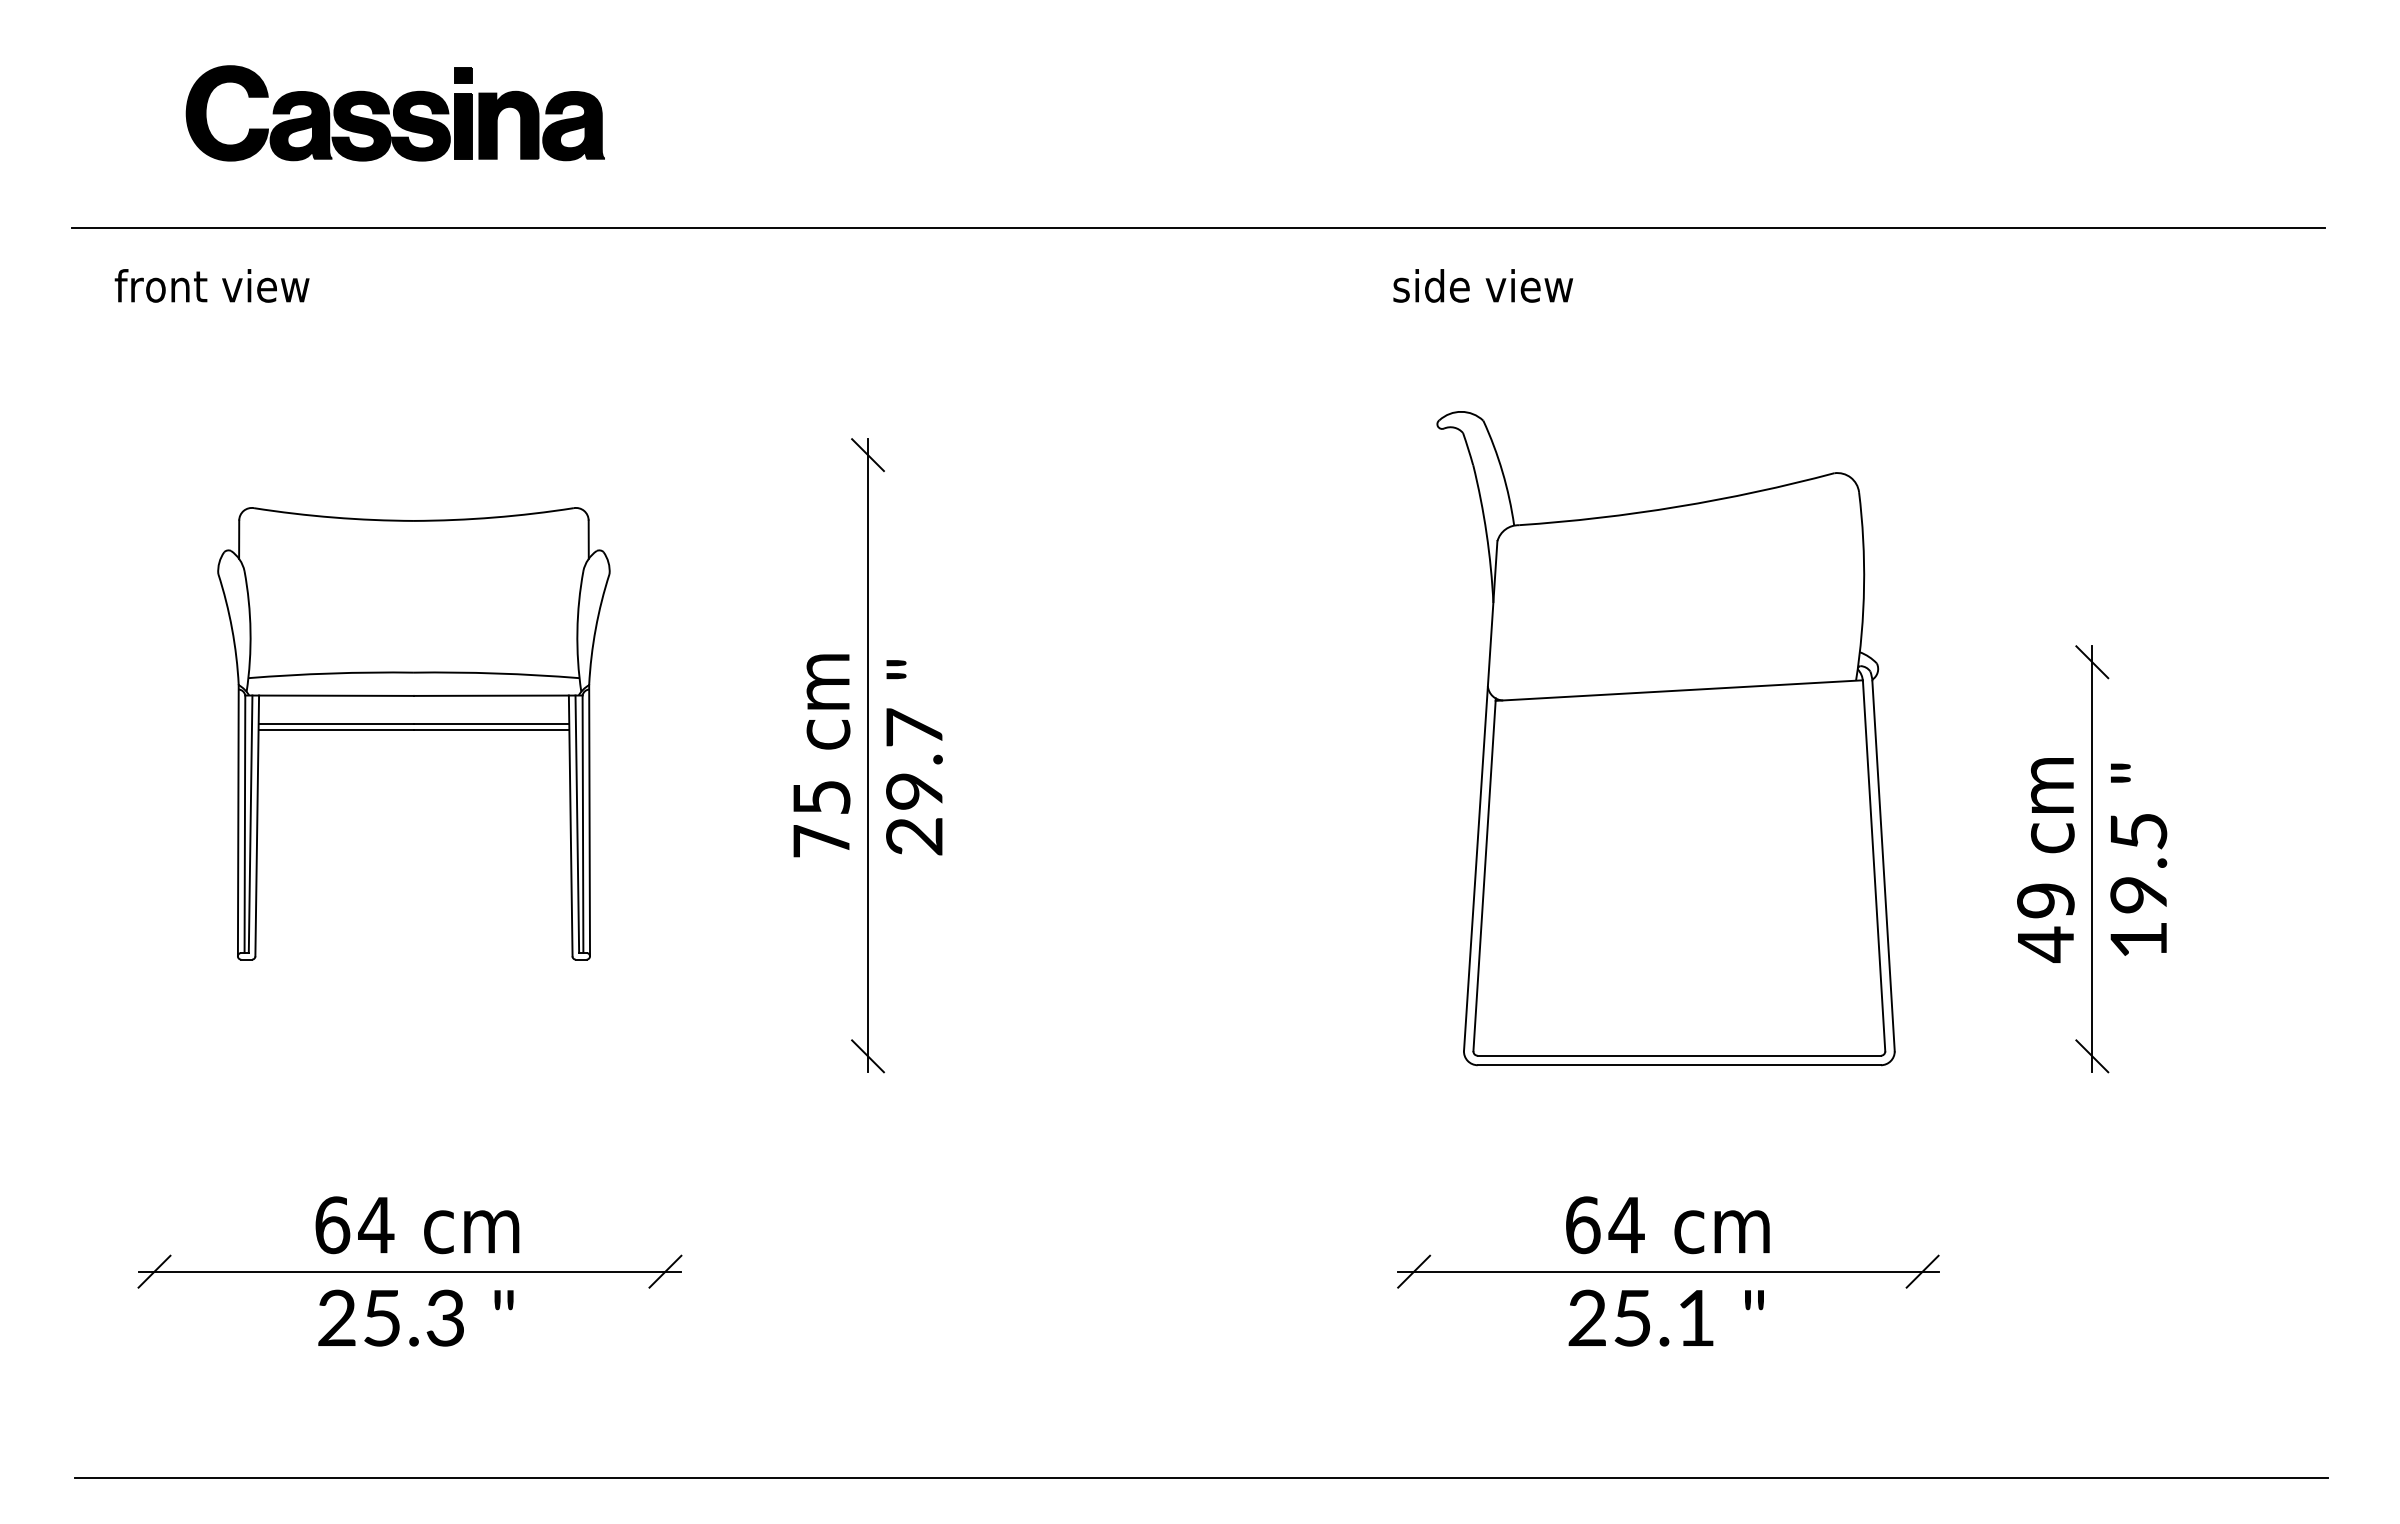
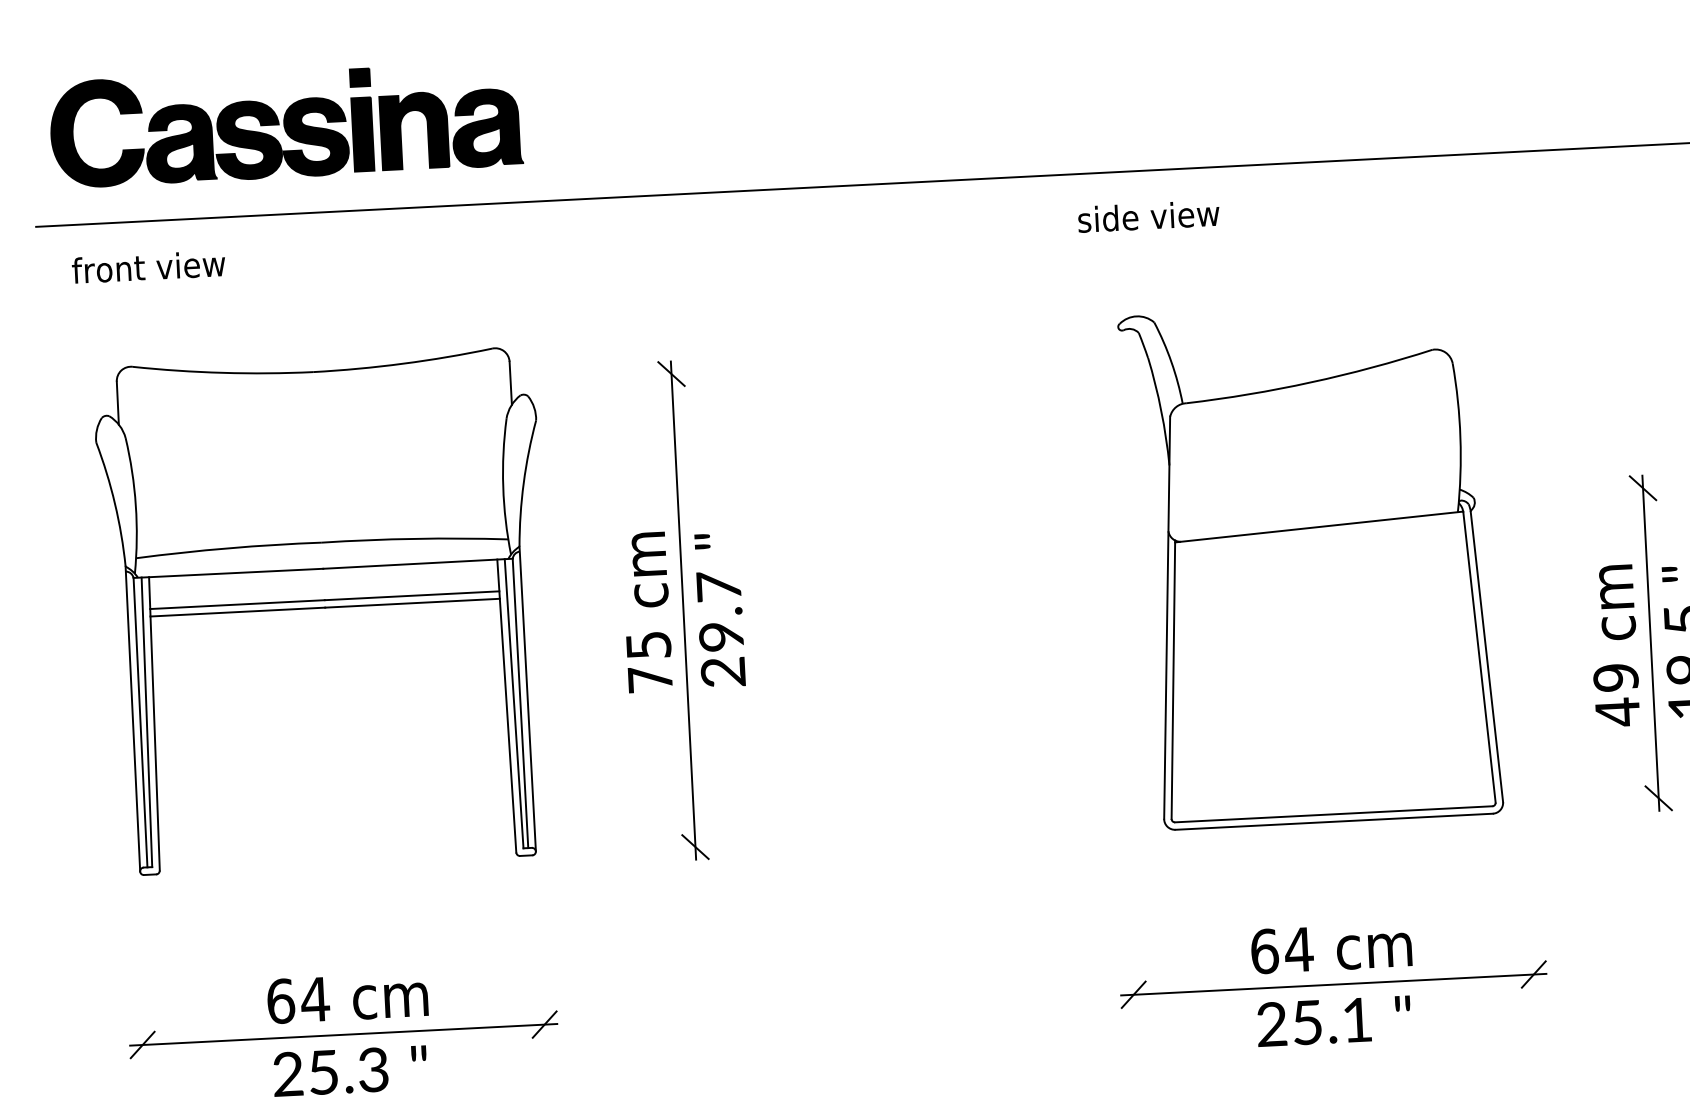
part: (395, 113) -> (286, 124), size x1.43
part: (413, 733) -> (325, 611), size x1.43

